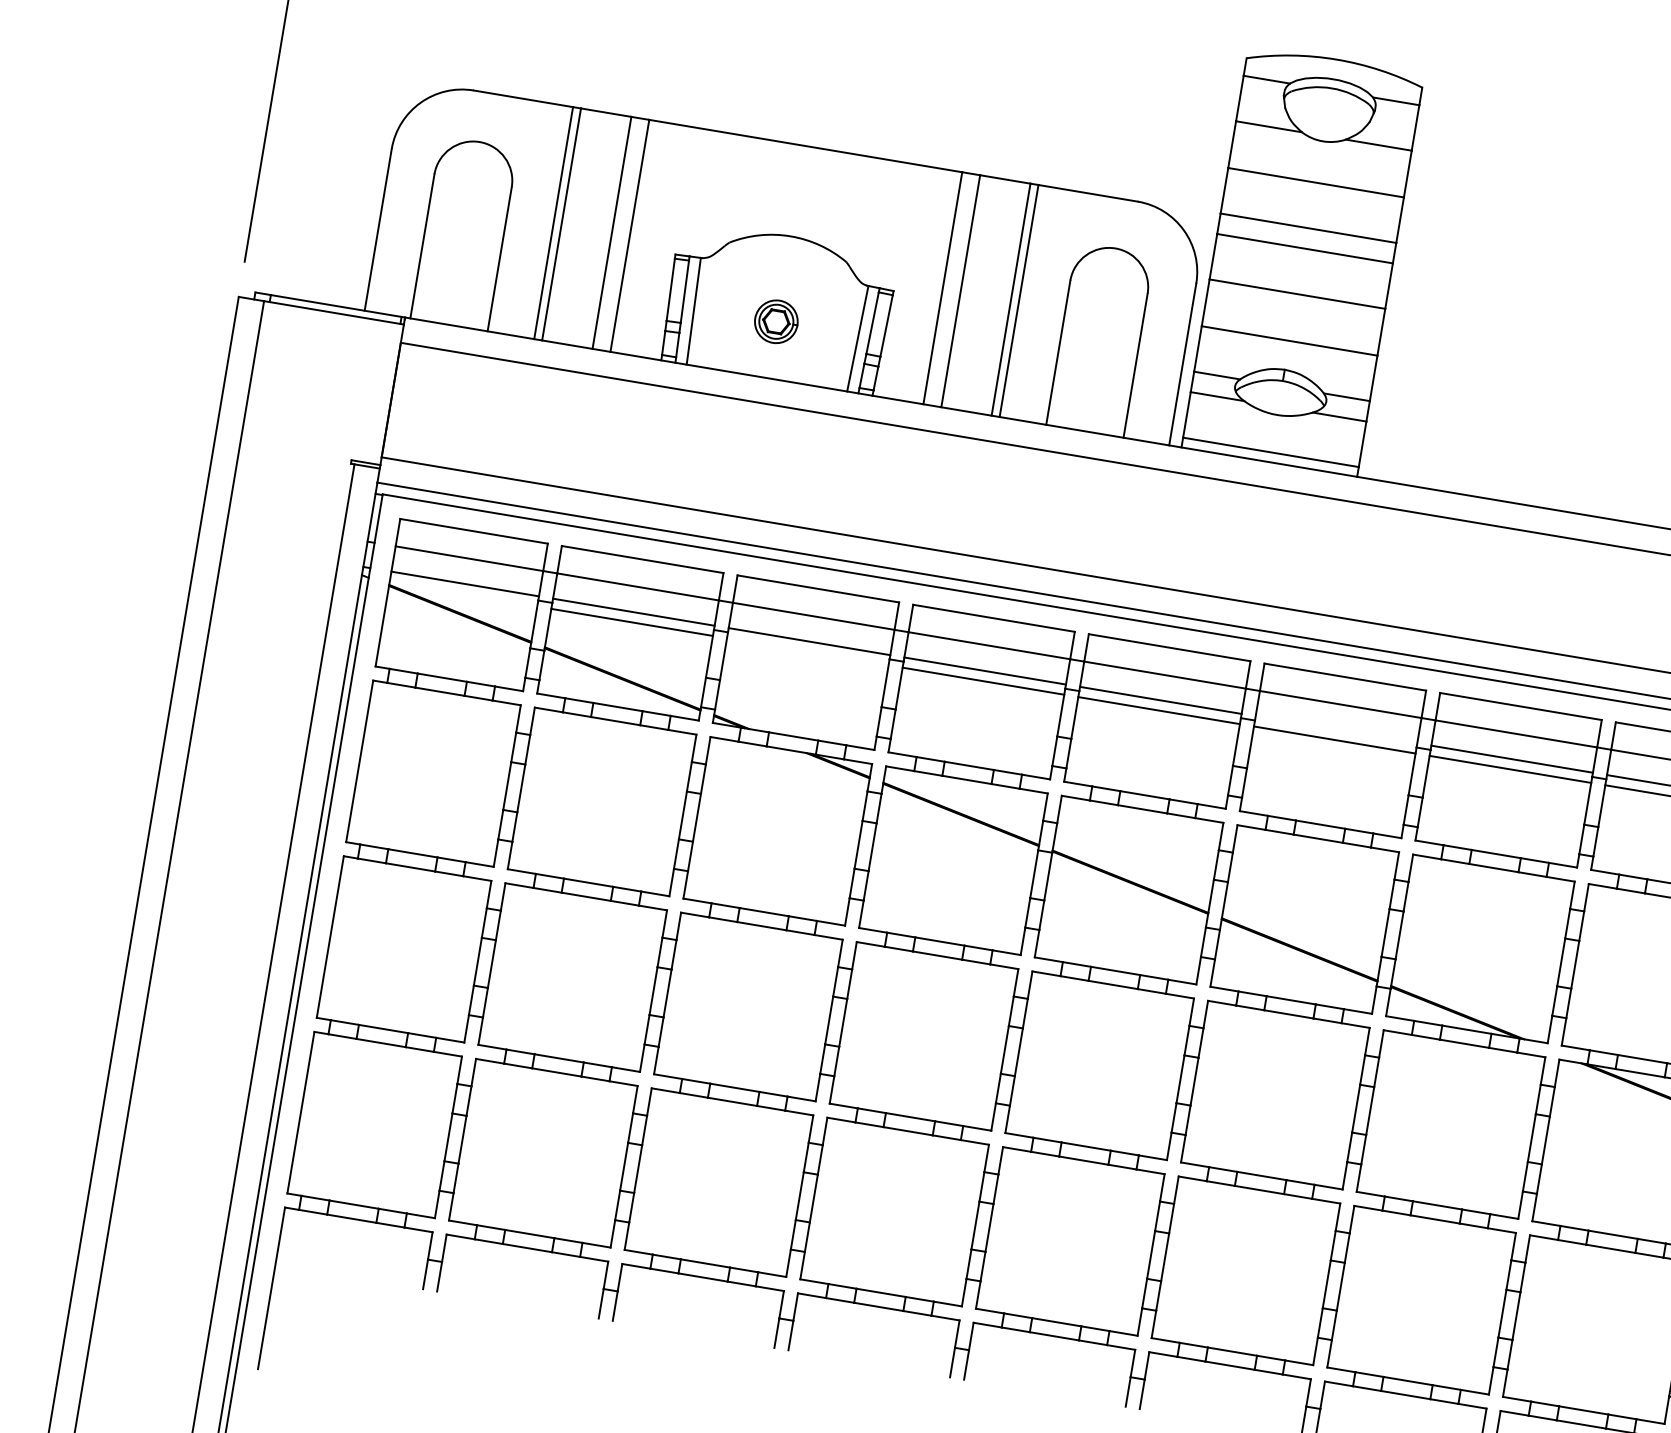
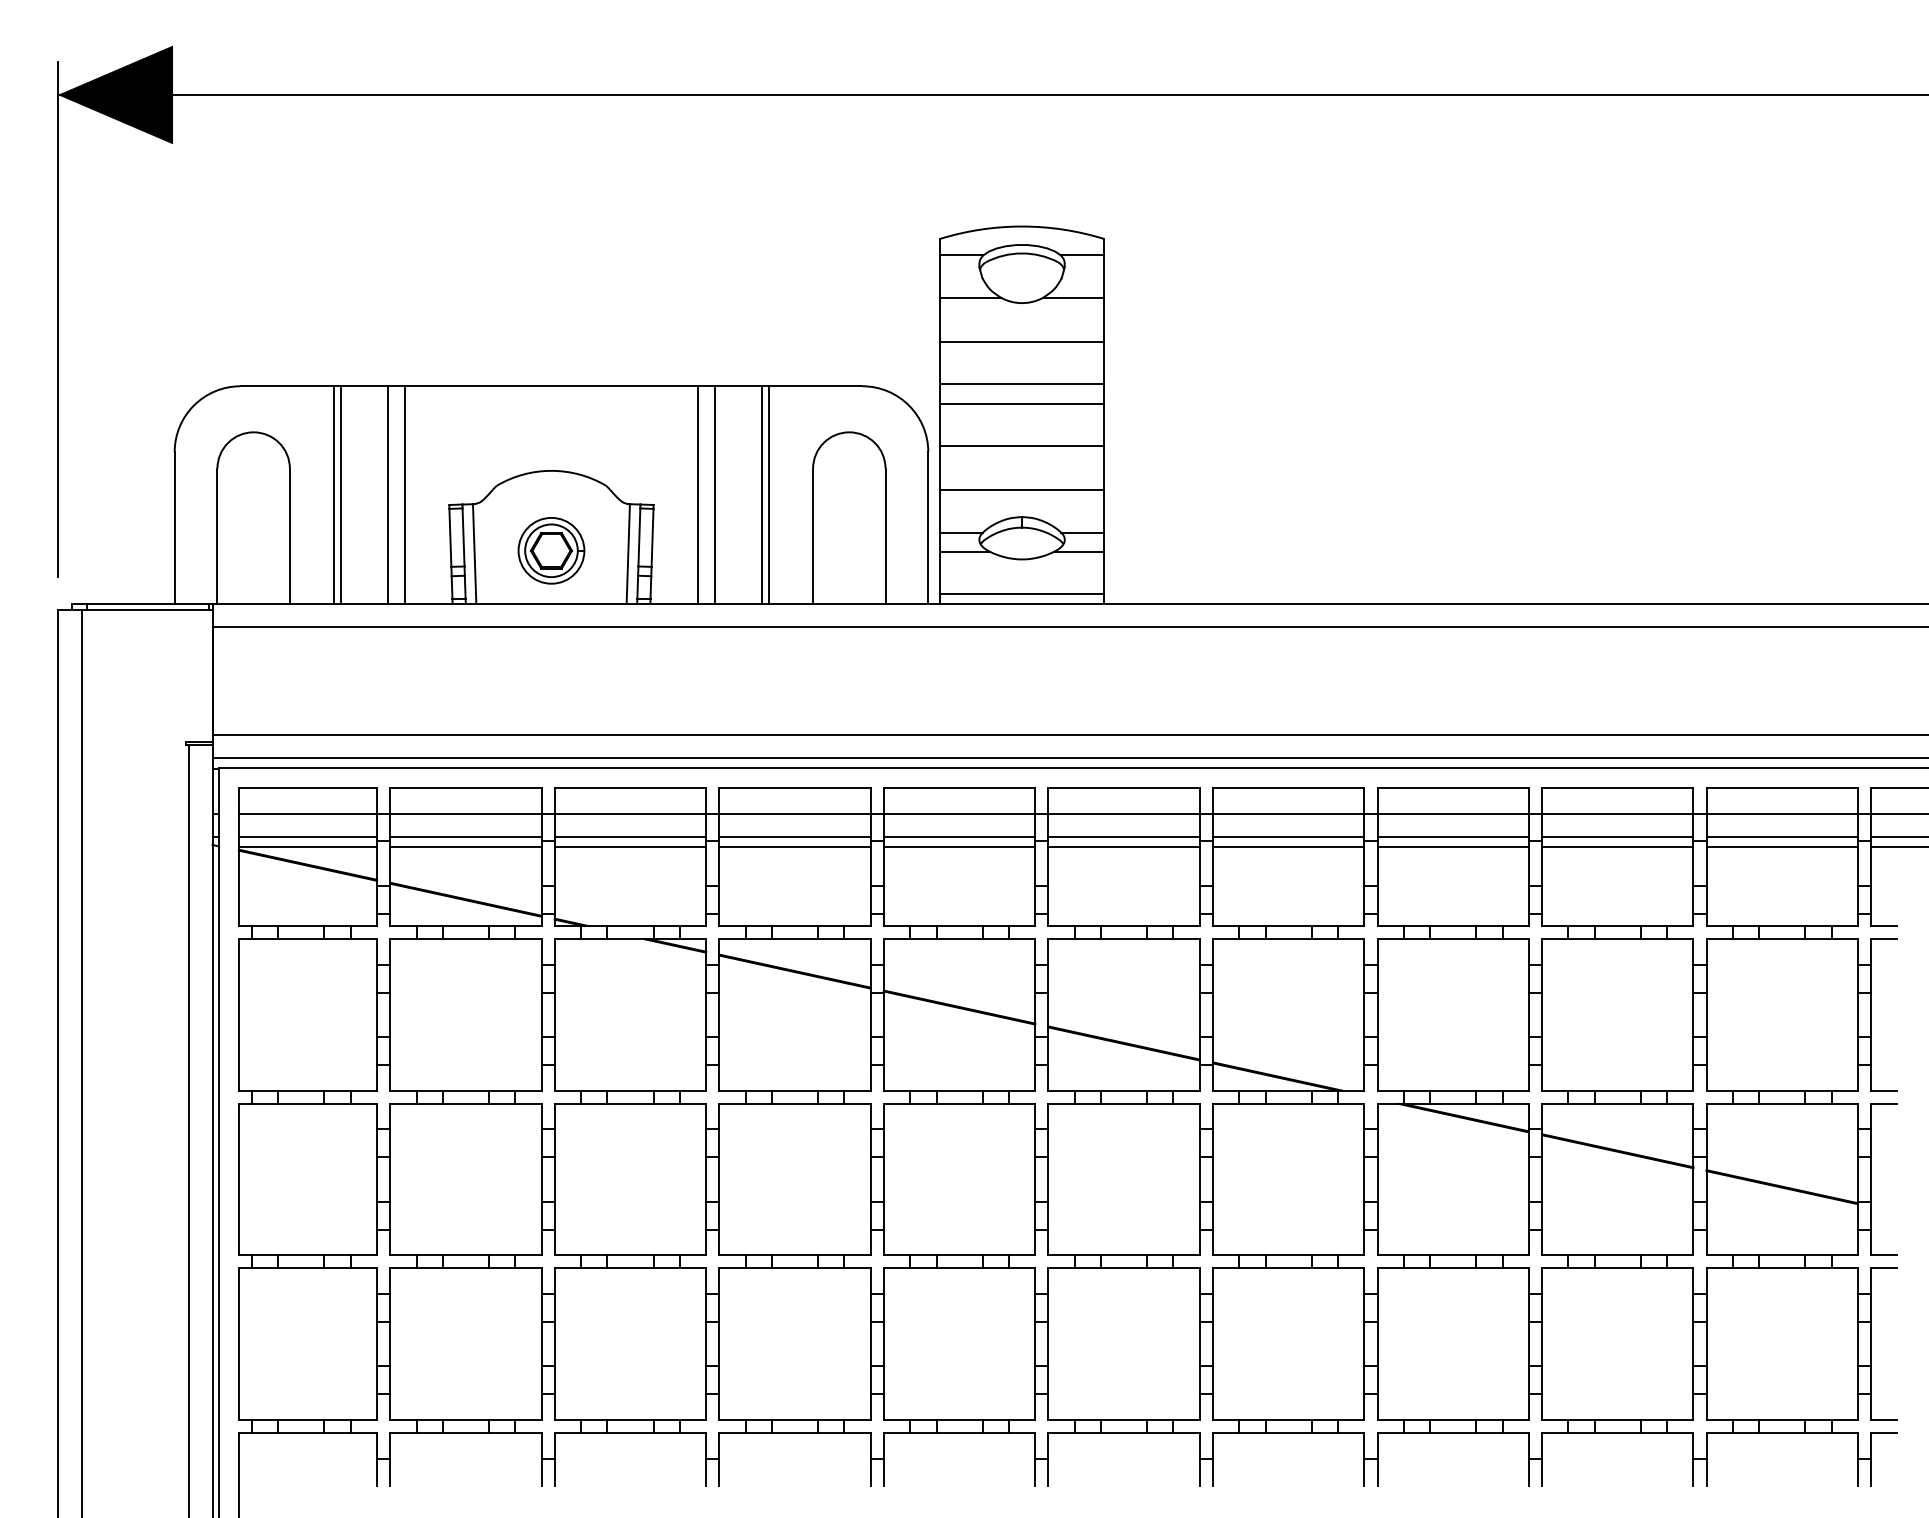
part: (776, 321) -> (551, 550), size x1.67
line: (463, 593) -> (307, 846), added
line: (807, 651) -> (630, 846), added
line: (1335, 729) -> (1123, 837), added

